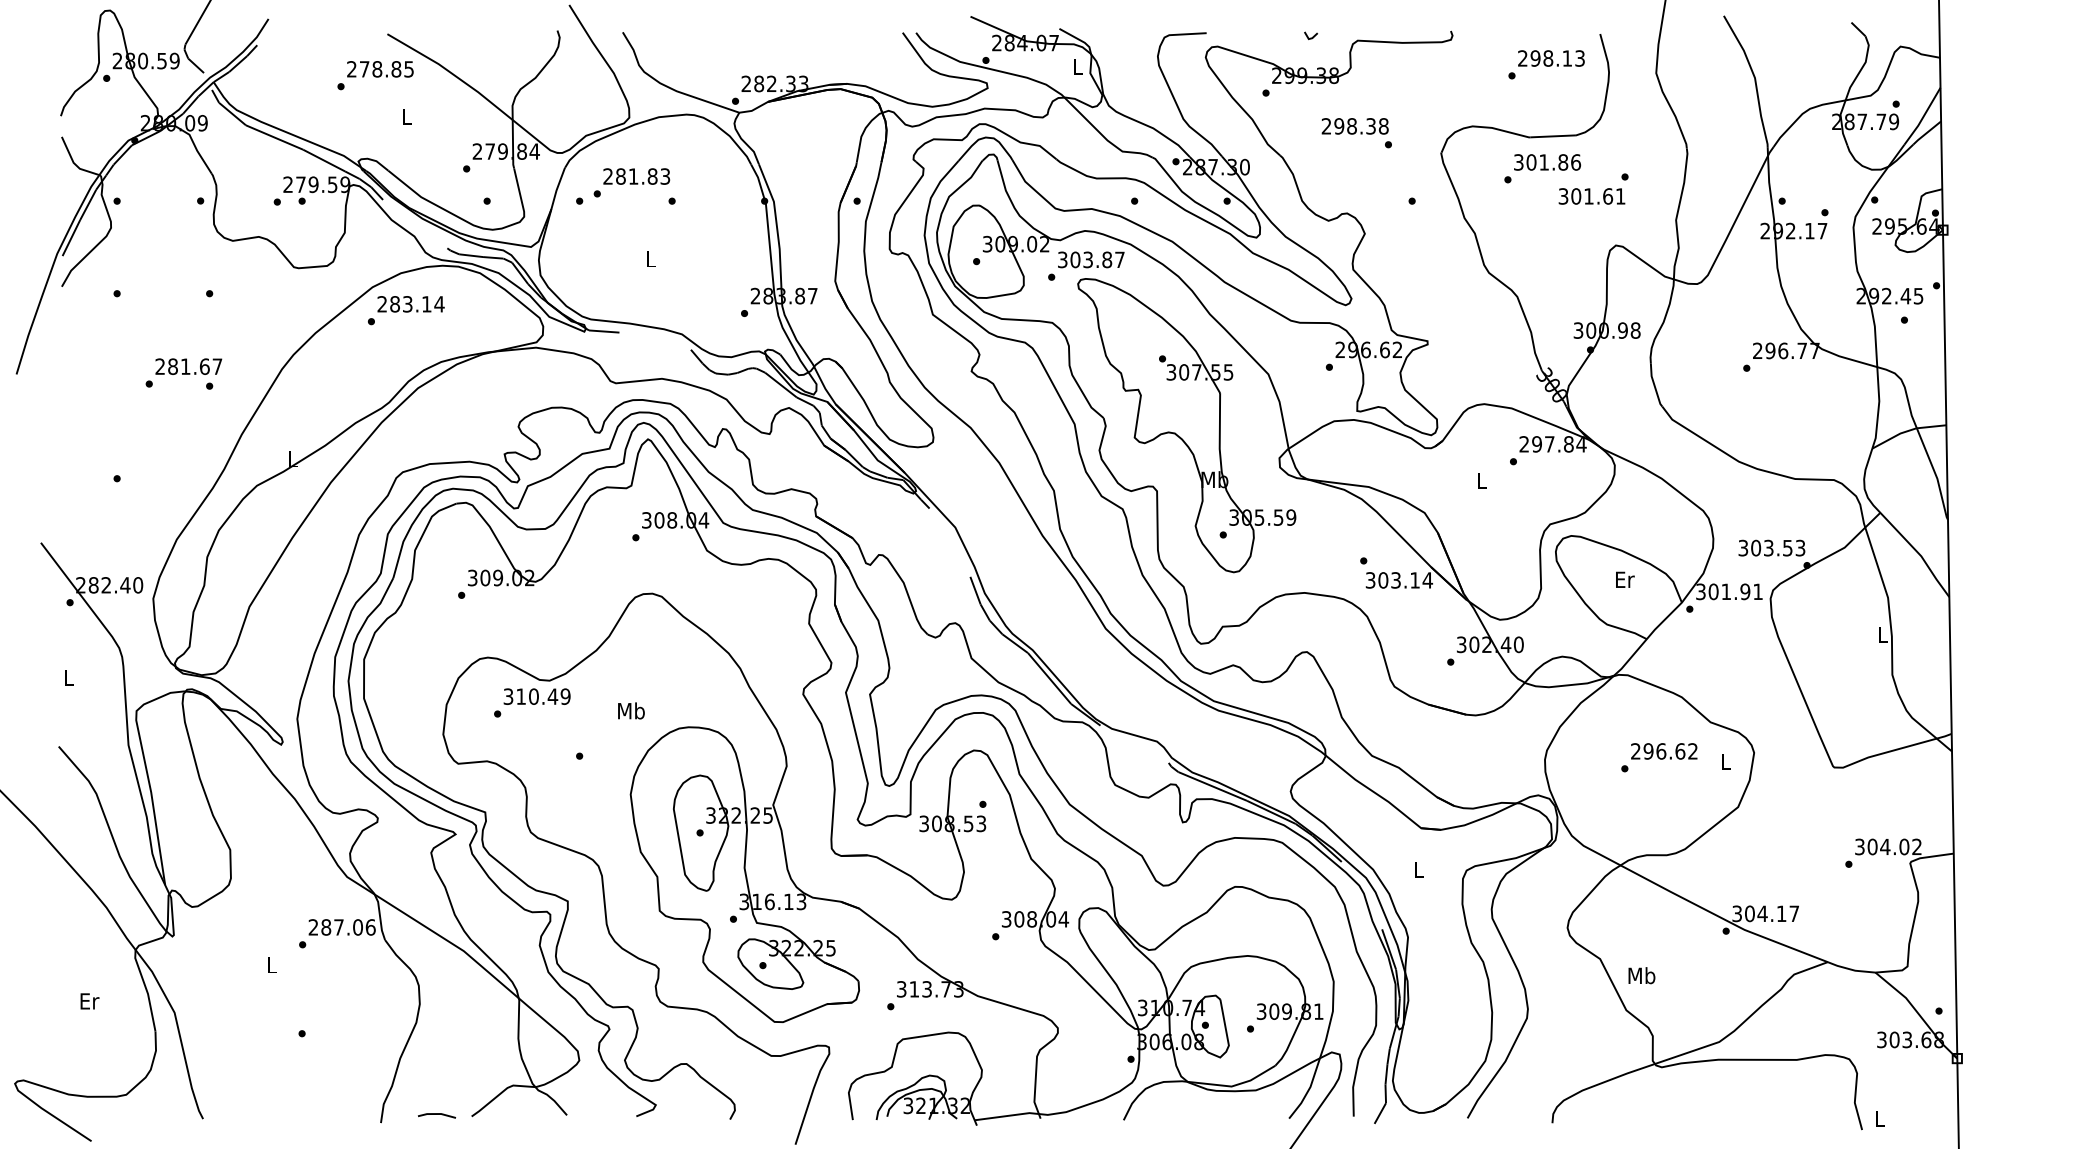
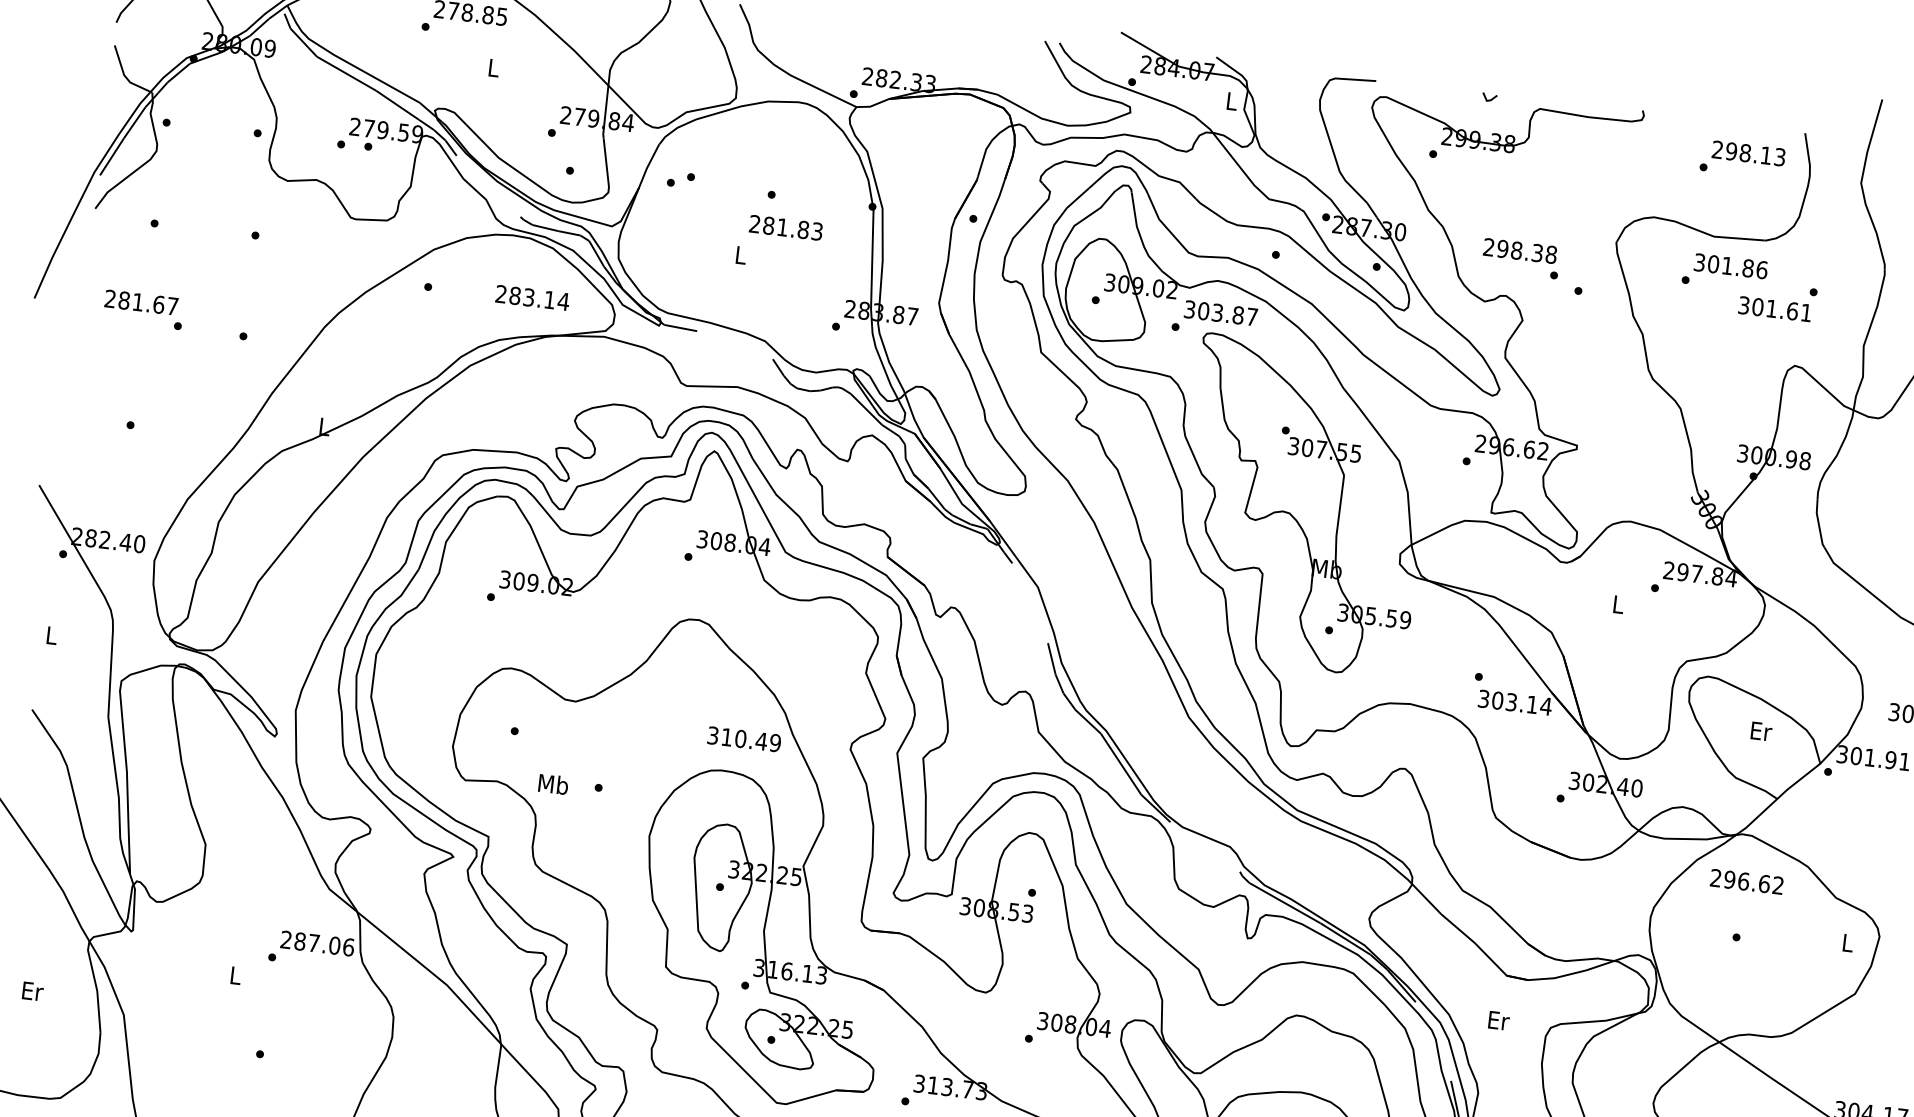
text: (1356, 133) -> (1520, 259), moved
text: (636, 176) -> (785, 227), moved
text: (410, 304) -> (531, 298), moved
text: (188, 366) -> (141, 302), moved
text: (536, 696) -> (743, 739), moved
text: (631, 710) -> (553, 783), moved
text: (1664, 751) -> (1747, 881), moved
text: (1418, 869) -> (1498, 1020), L -> Er

